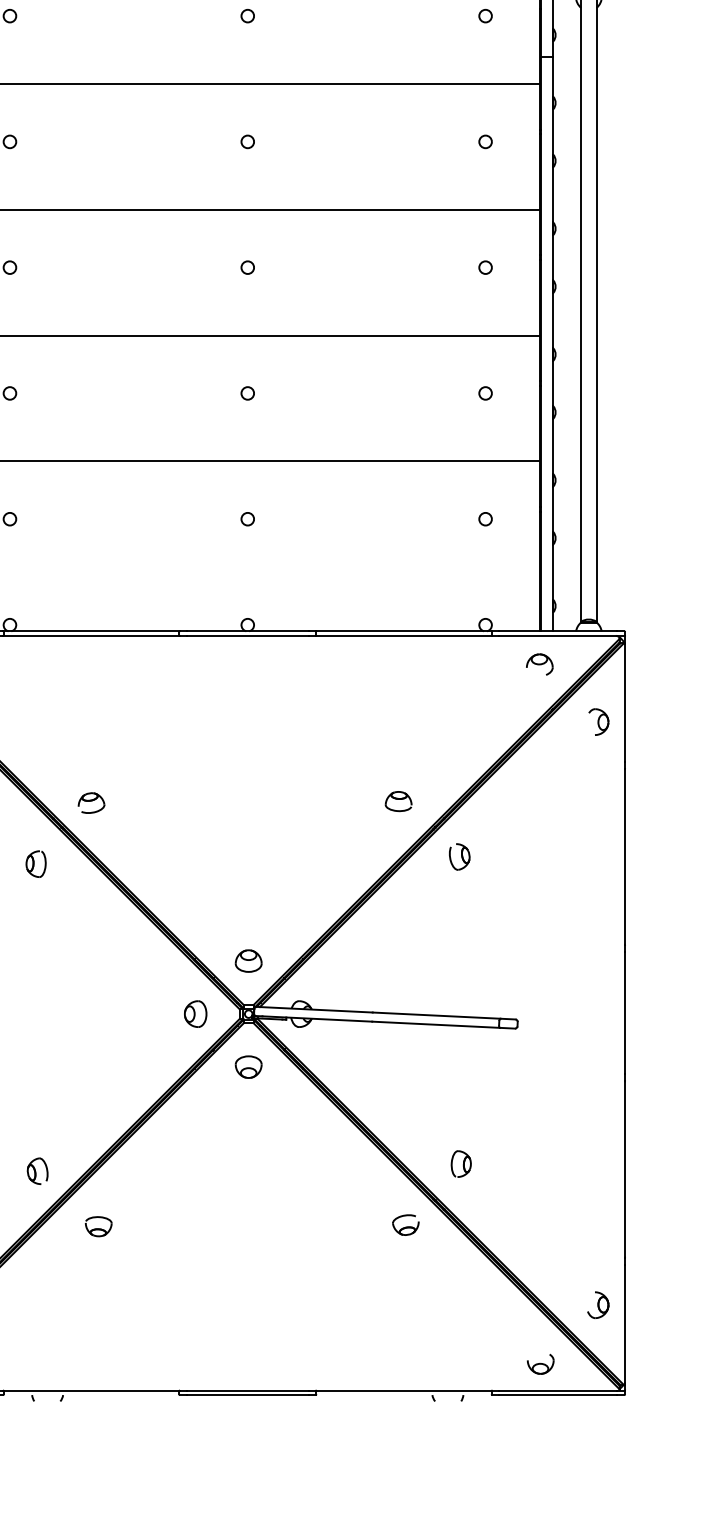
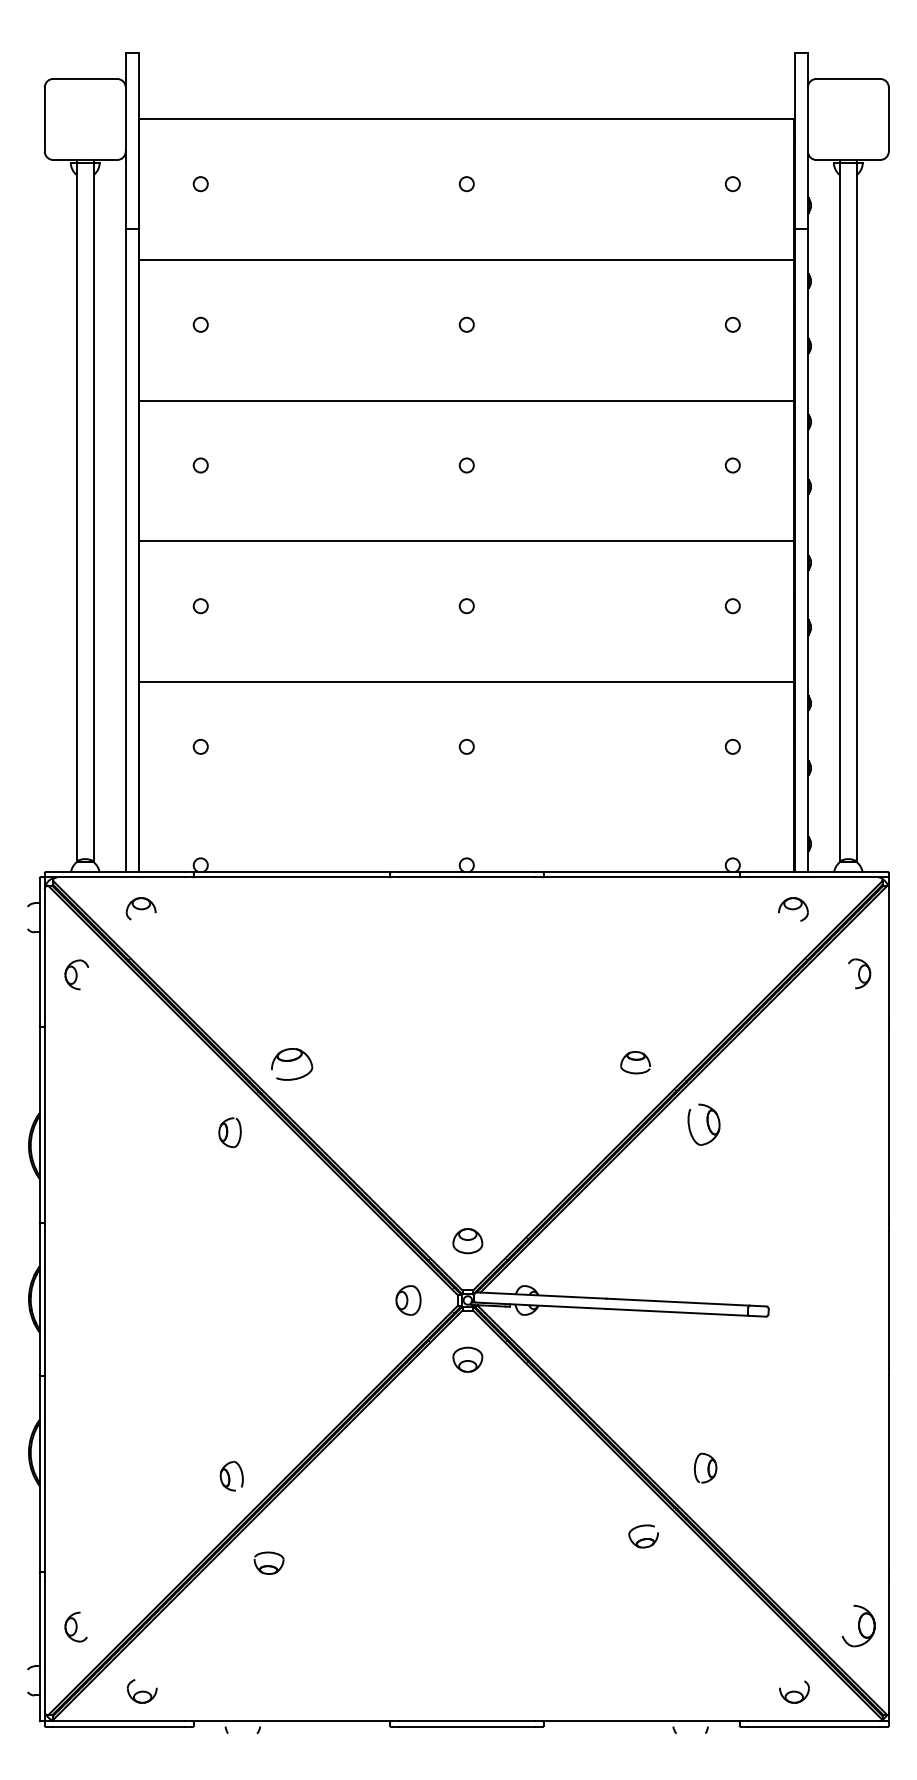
part: (91, 803) -> (291, 1064), size x1.4
part: (459, 856) -> (703, 1124), size x1.4
part: (98, 1226) -> (268, 1562), moved
part: (597, 1304) -> (858, 1625), size x1.4

